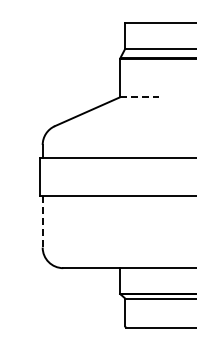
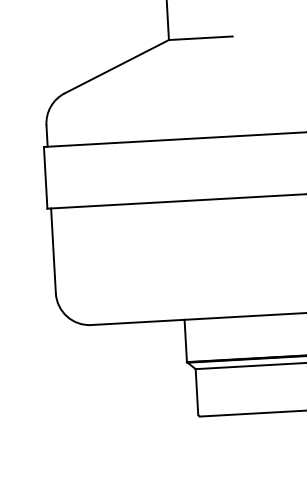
line: (140, 97) -> (202, 38), dashed -> solid
line: (42, 221) -> (53, 250), dashed -> solid

